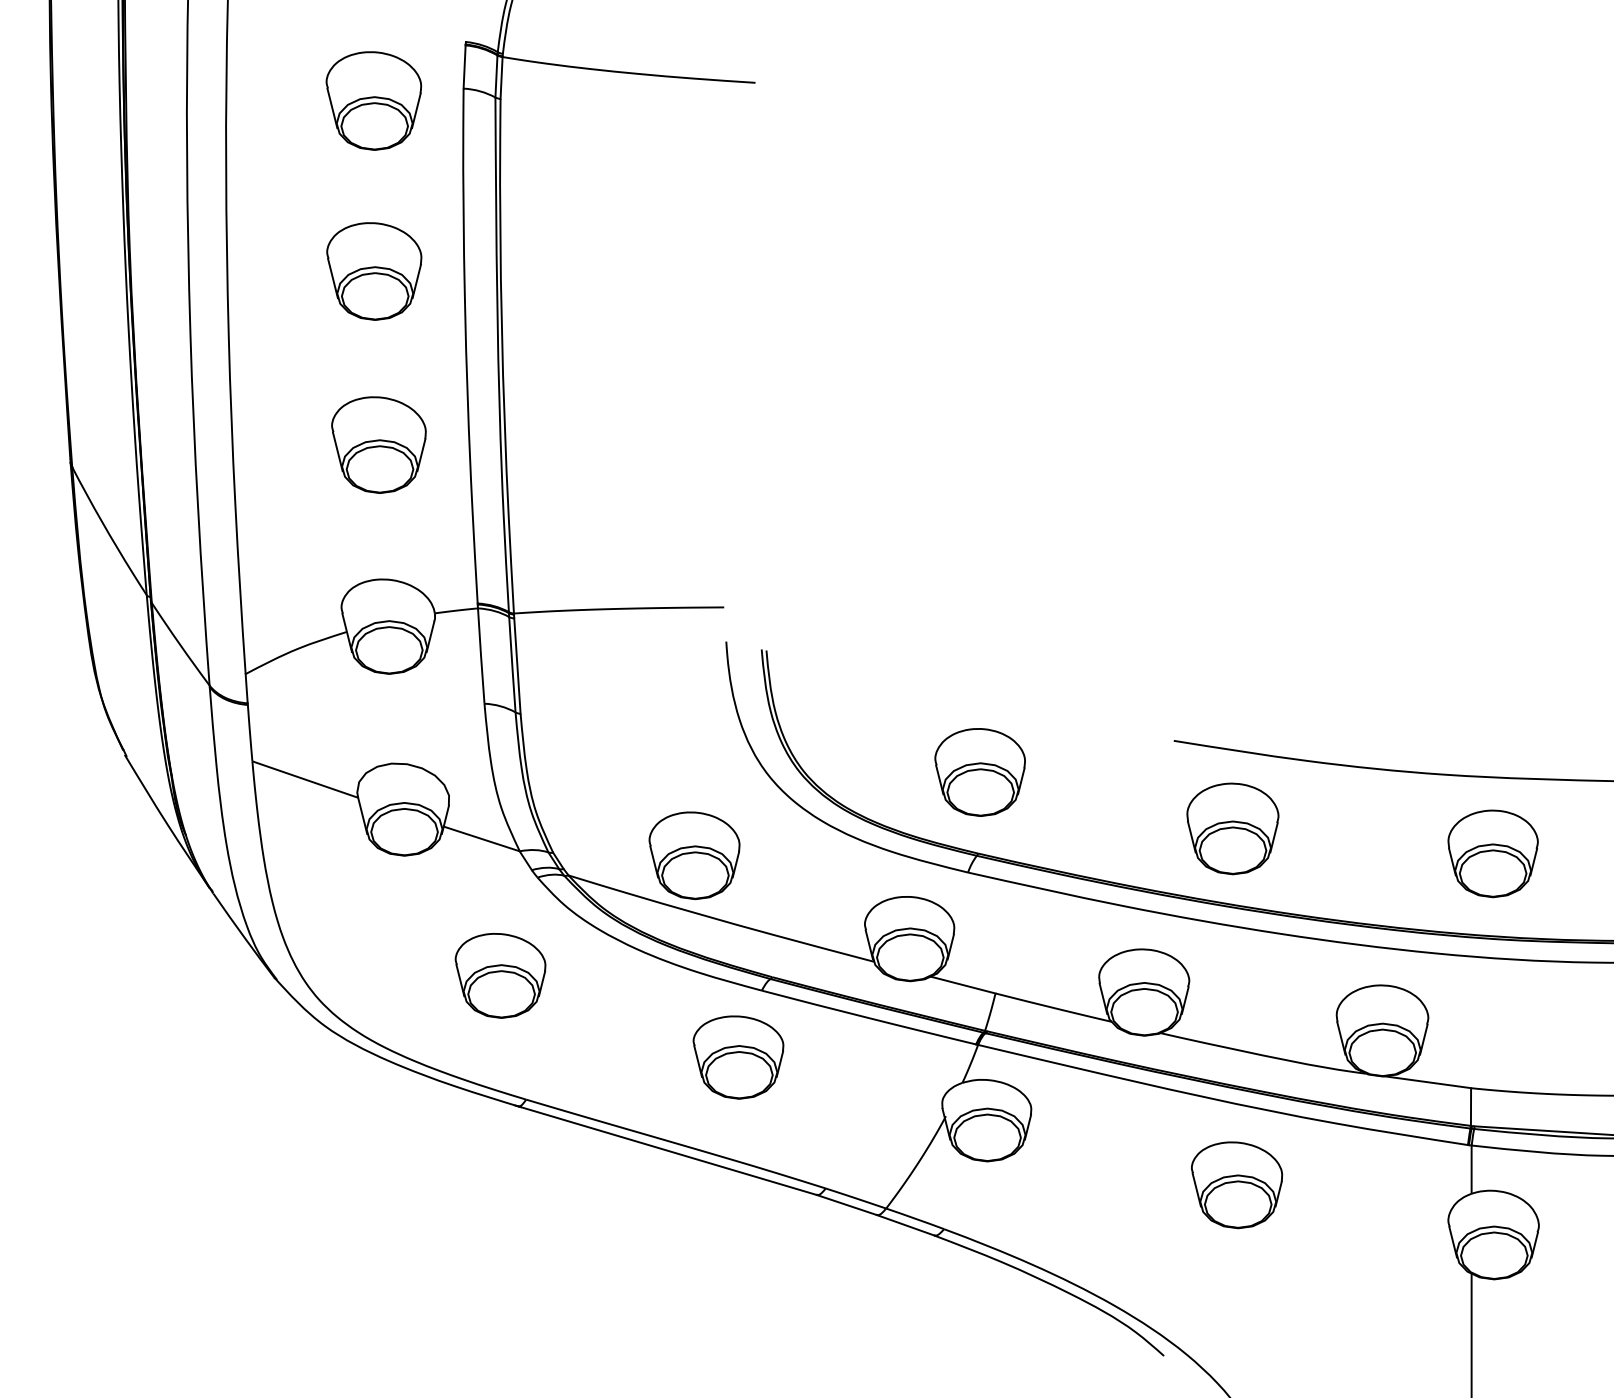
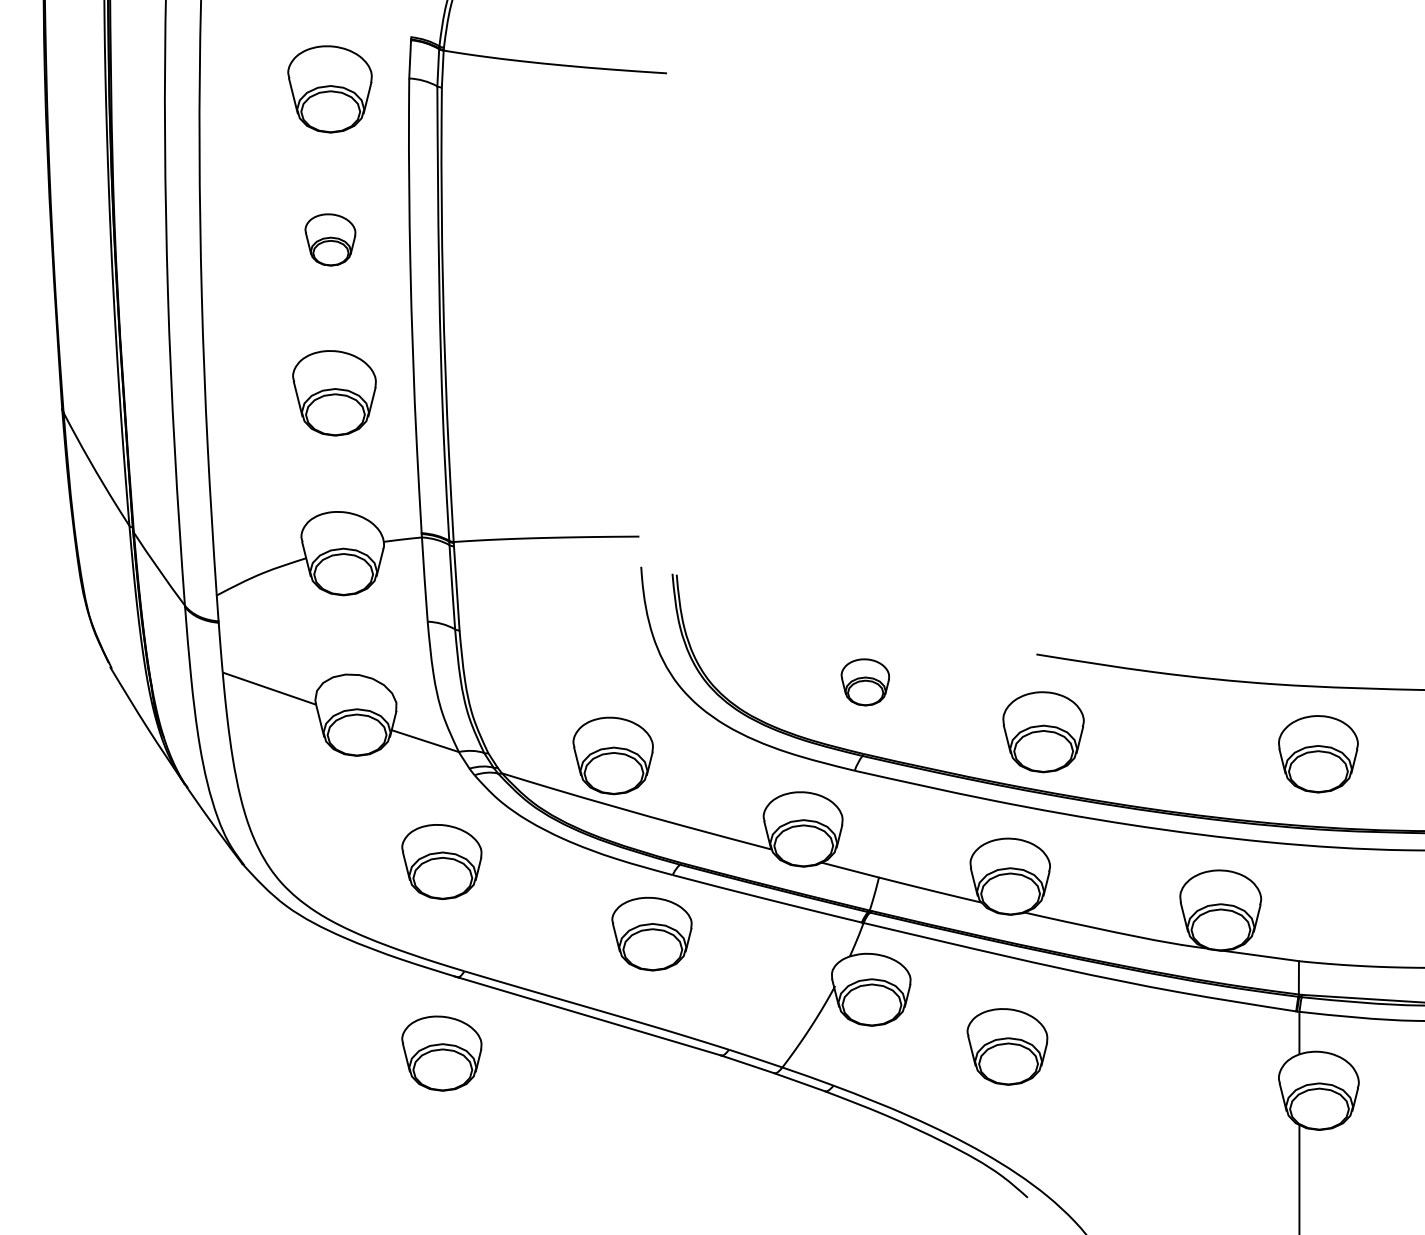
part: (374, 271) -> (330, 239), size x0.6
part: (979, 772) -> (864, 682), size x0.6
part: (1232, 828) -> (1043, 731), moved
part: (1237, 1185) -> (1007, 1047), moved
part: (500, 1192) -> (441, 1053), added

